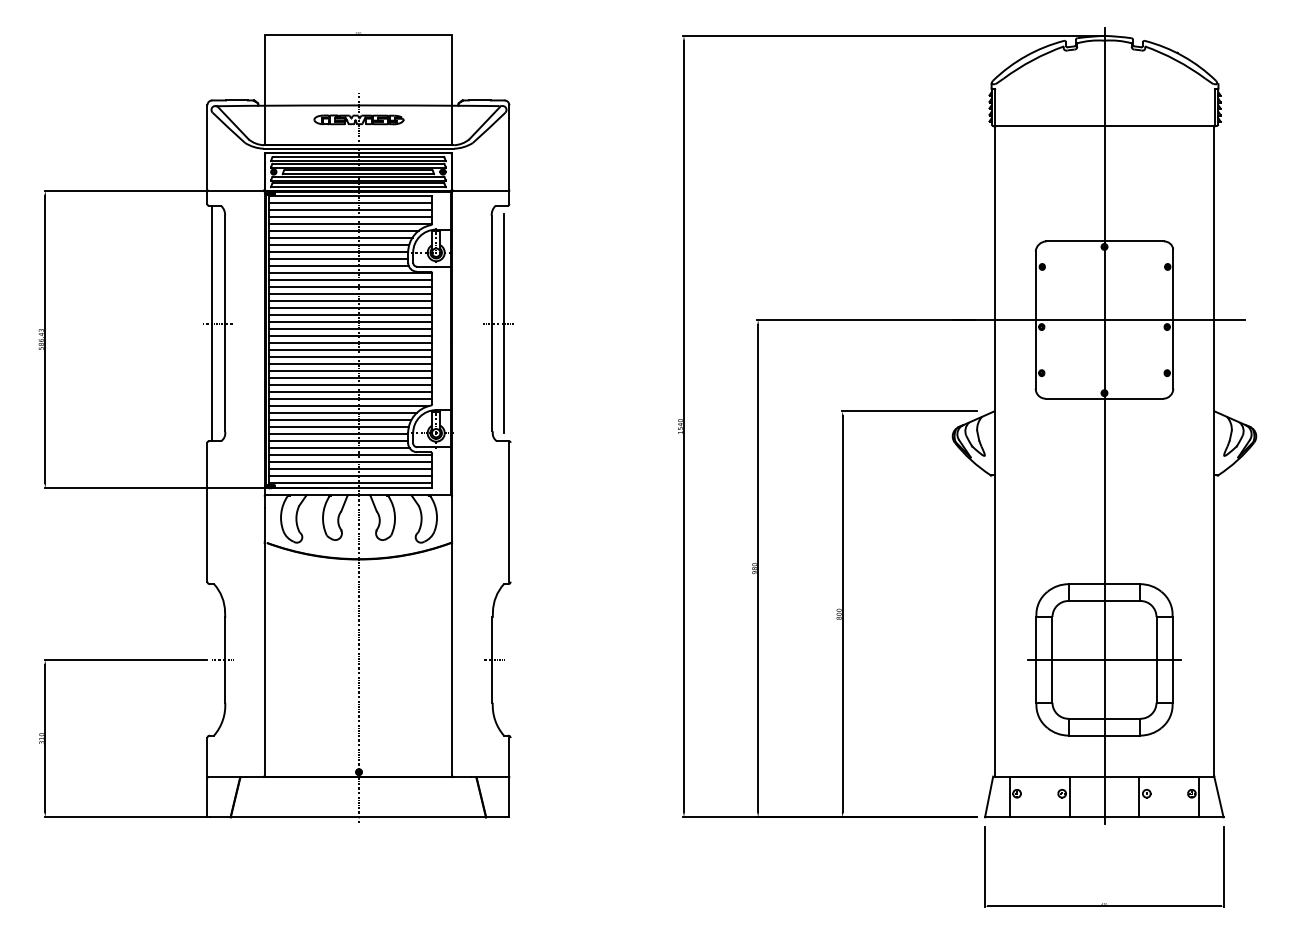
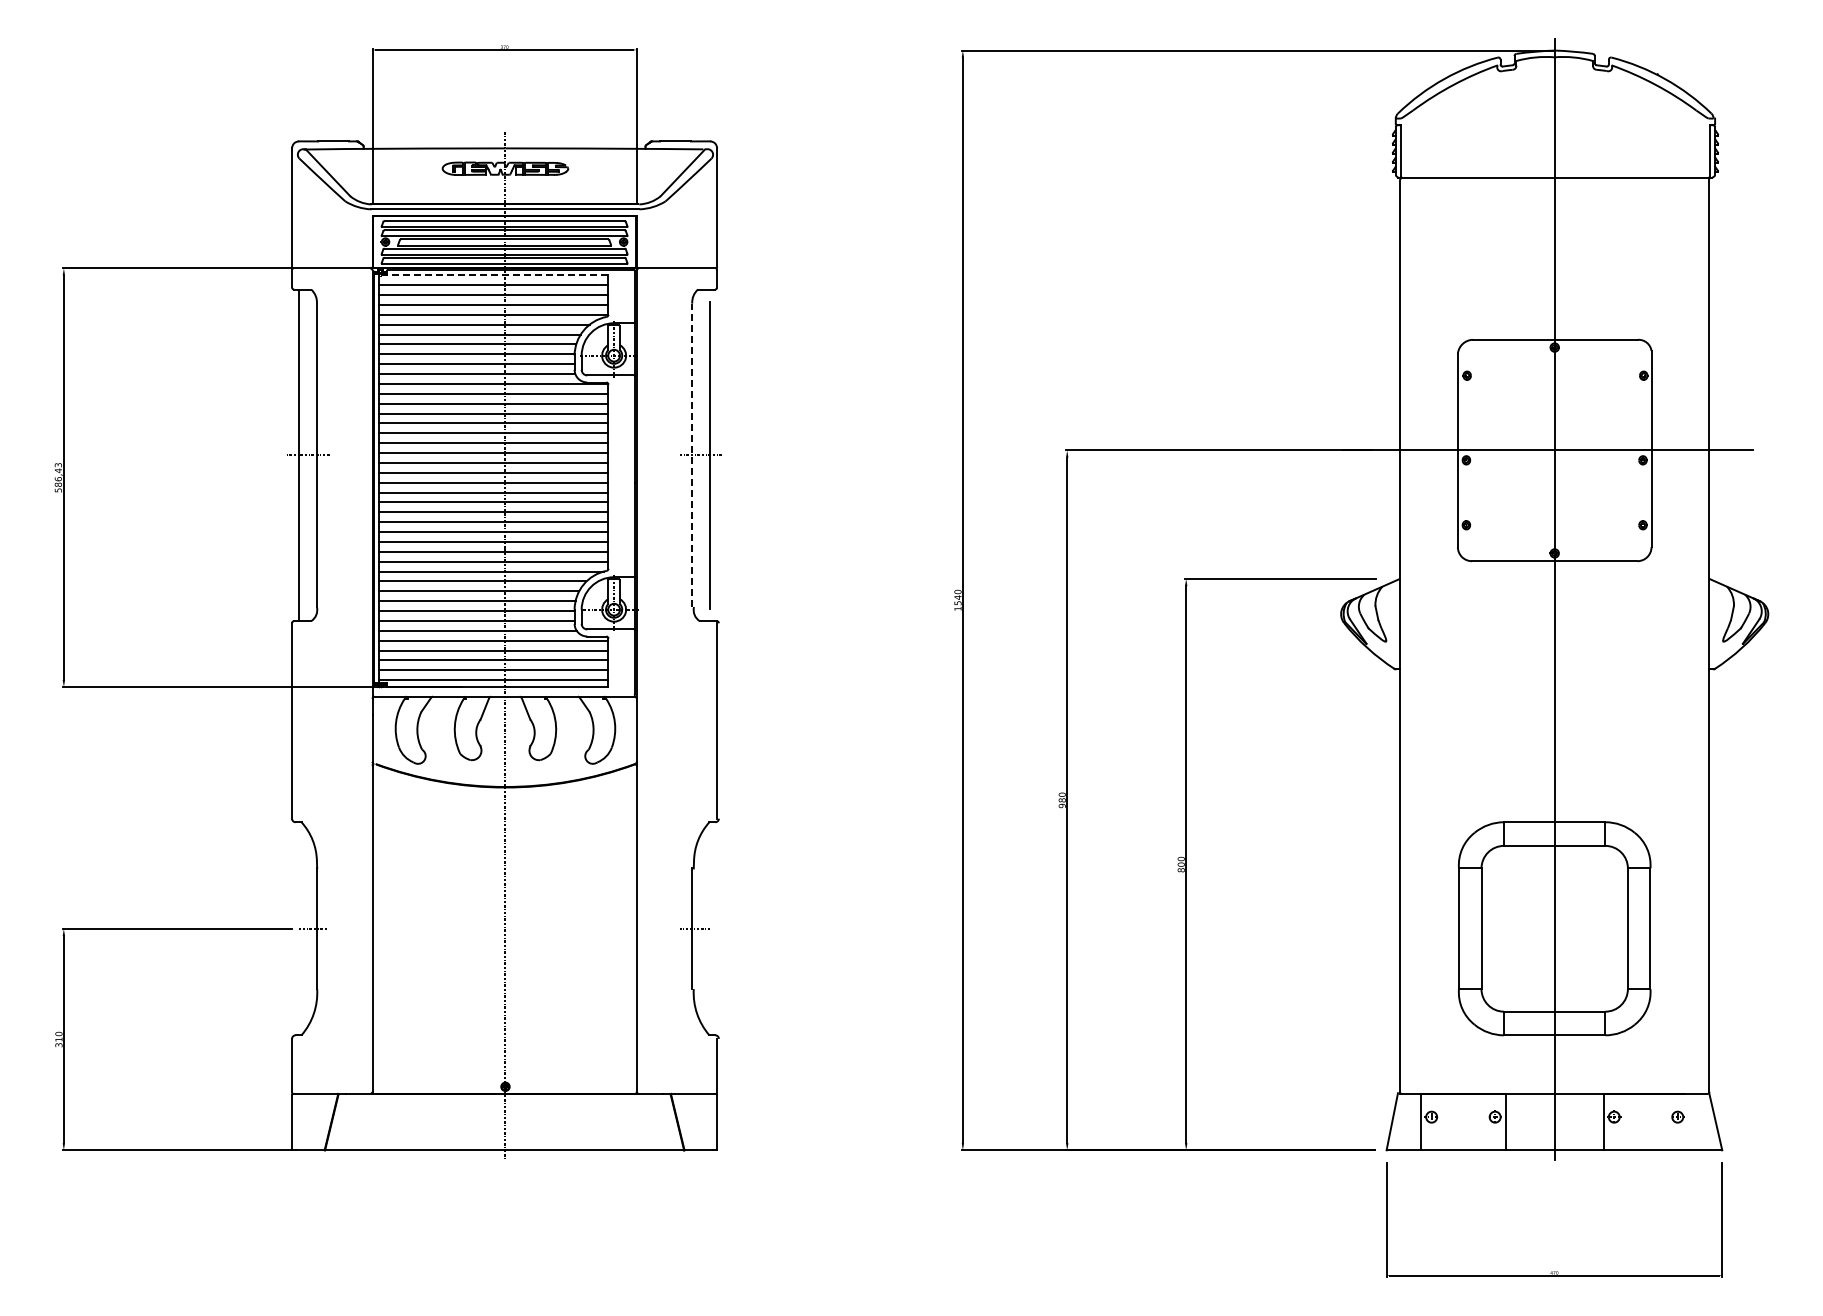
line: (351, 195) -> (494, 275), solid -> dashed
line: (491, 323) -> (692, 455), solid -> dashed
line: (1104, 659) -> (1554, 928), removed
line: (1199, 796) -> (1688, 1121), removed

